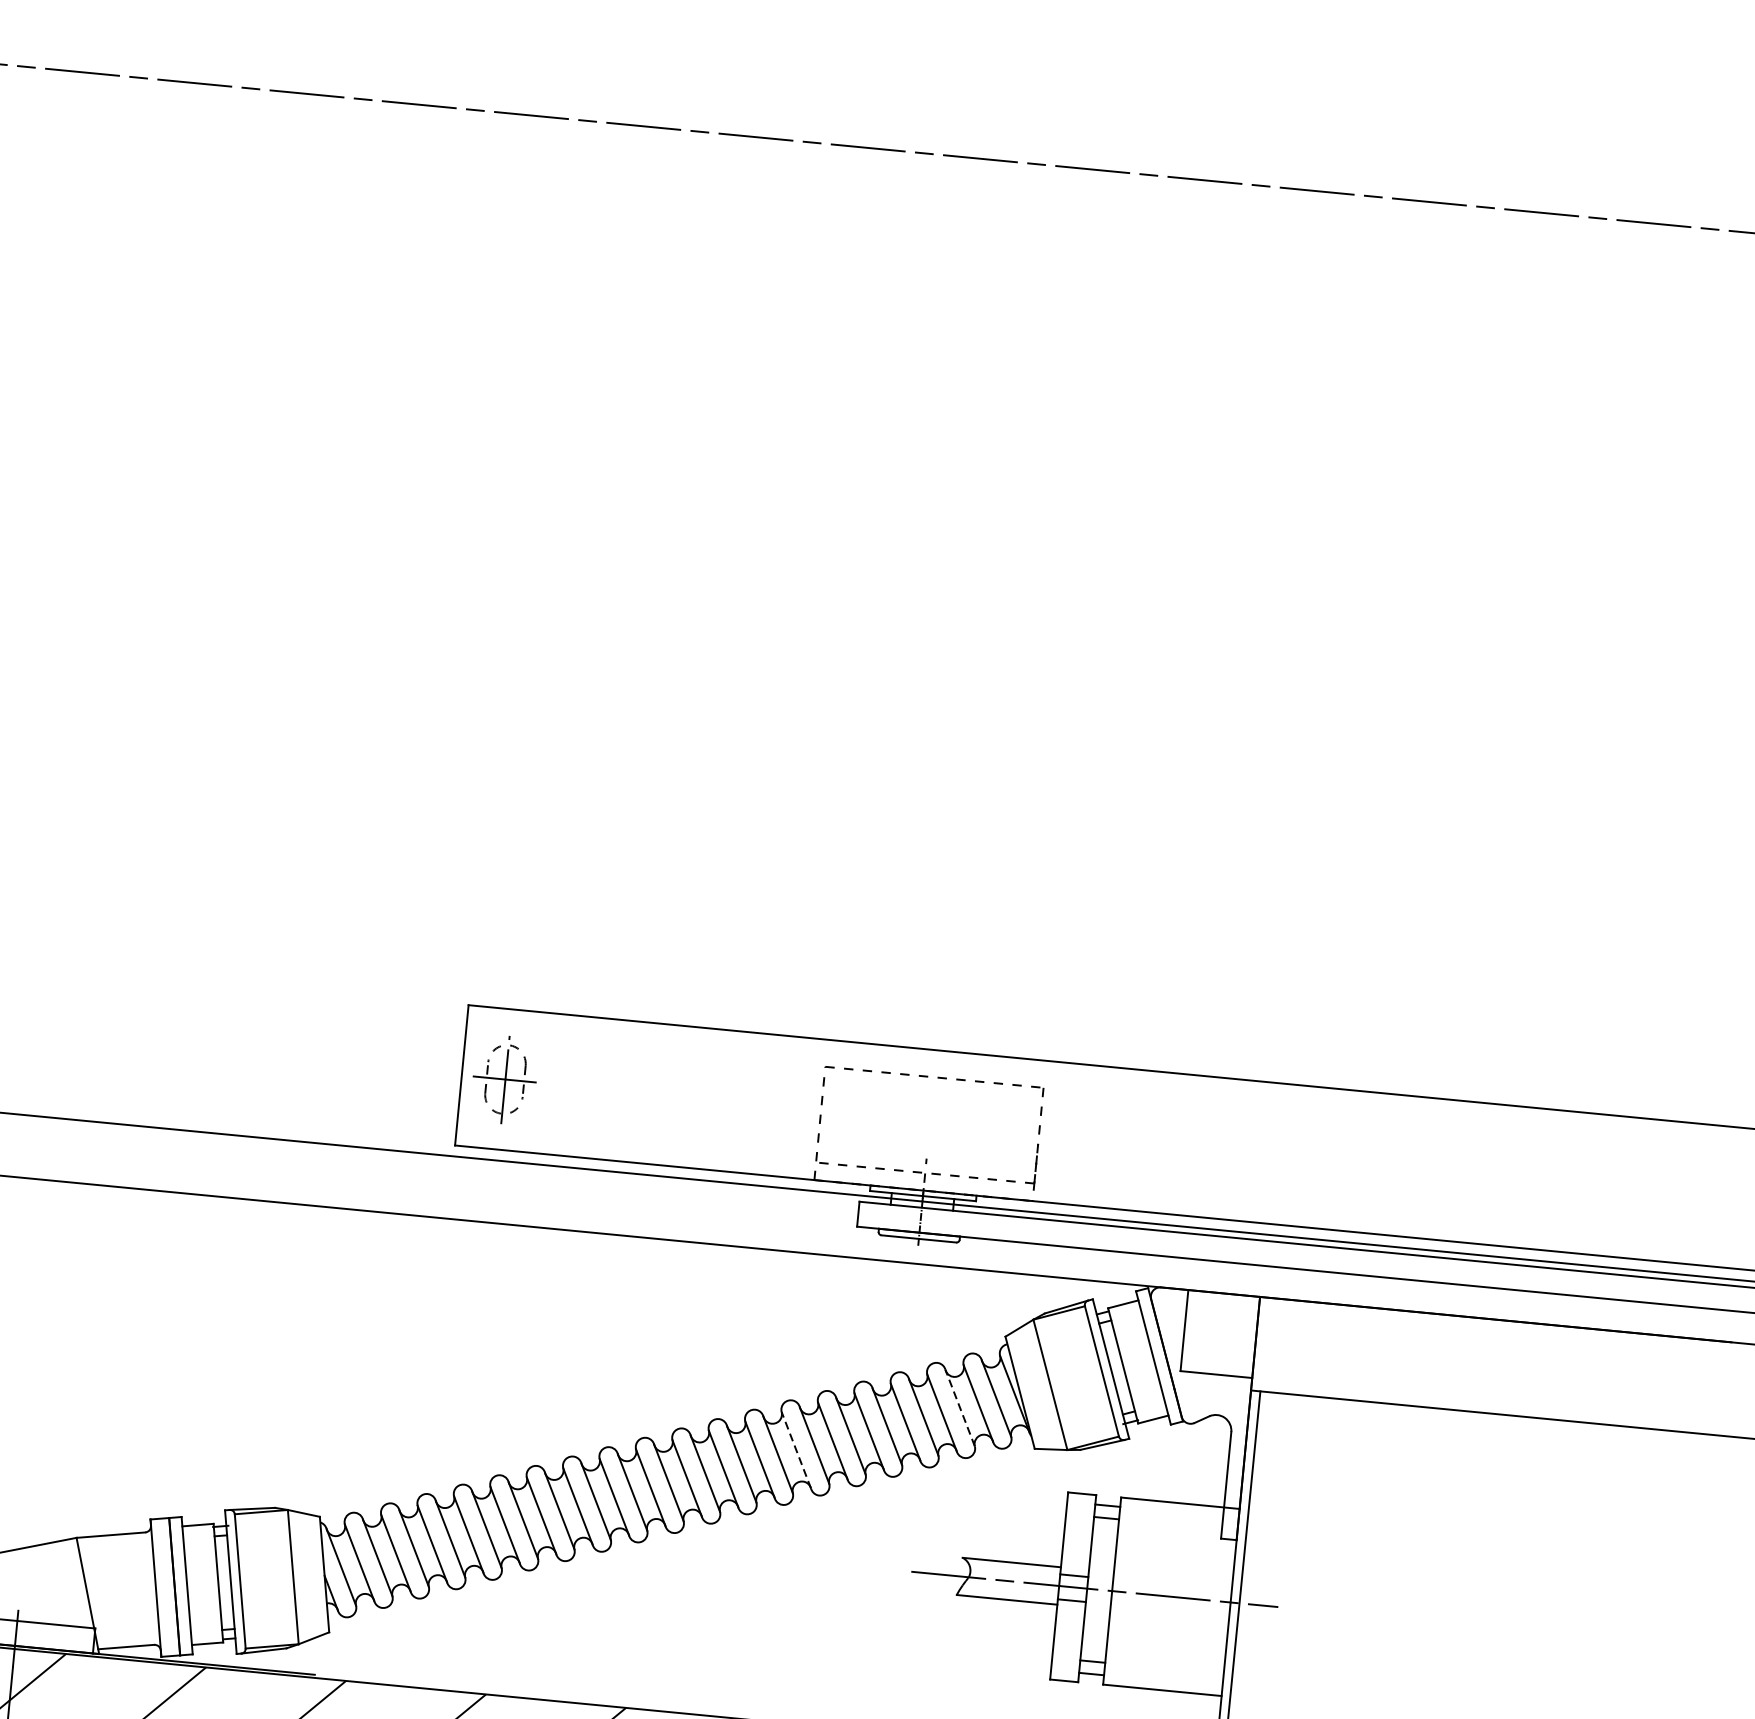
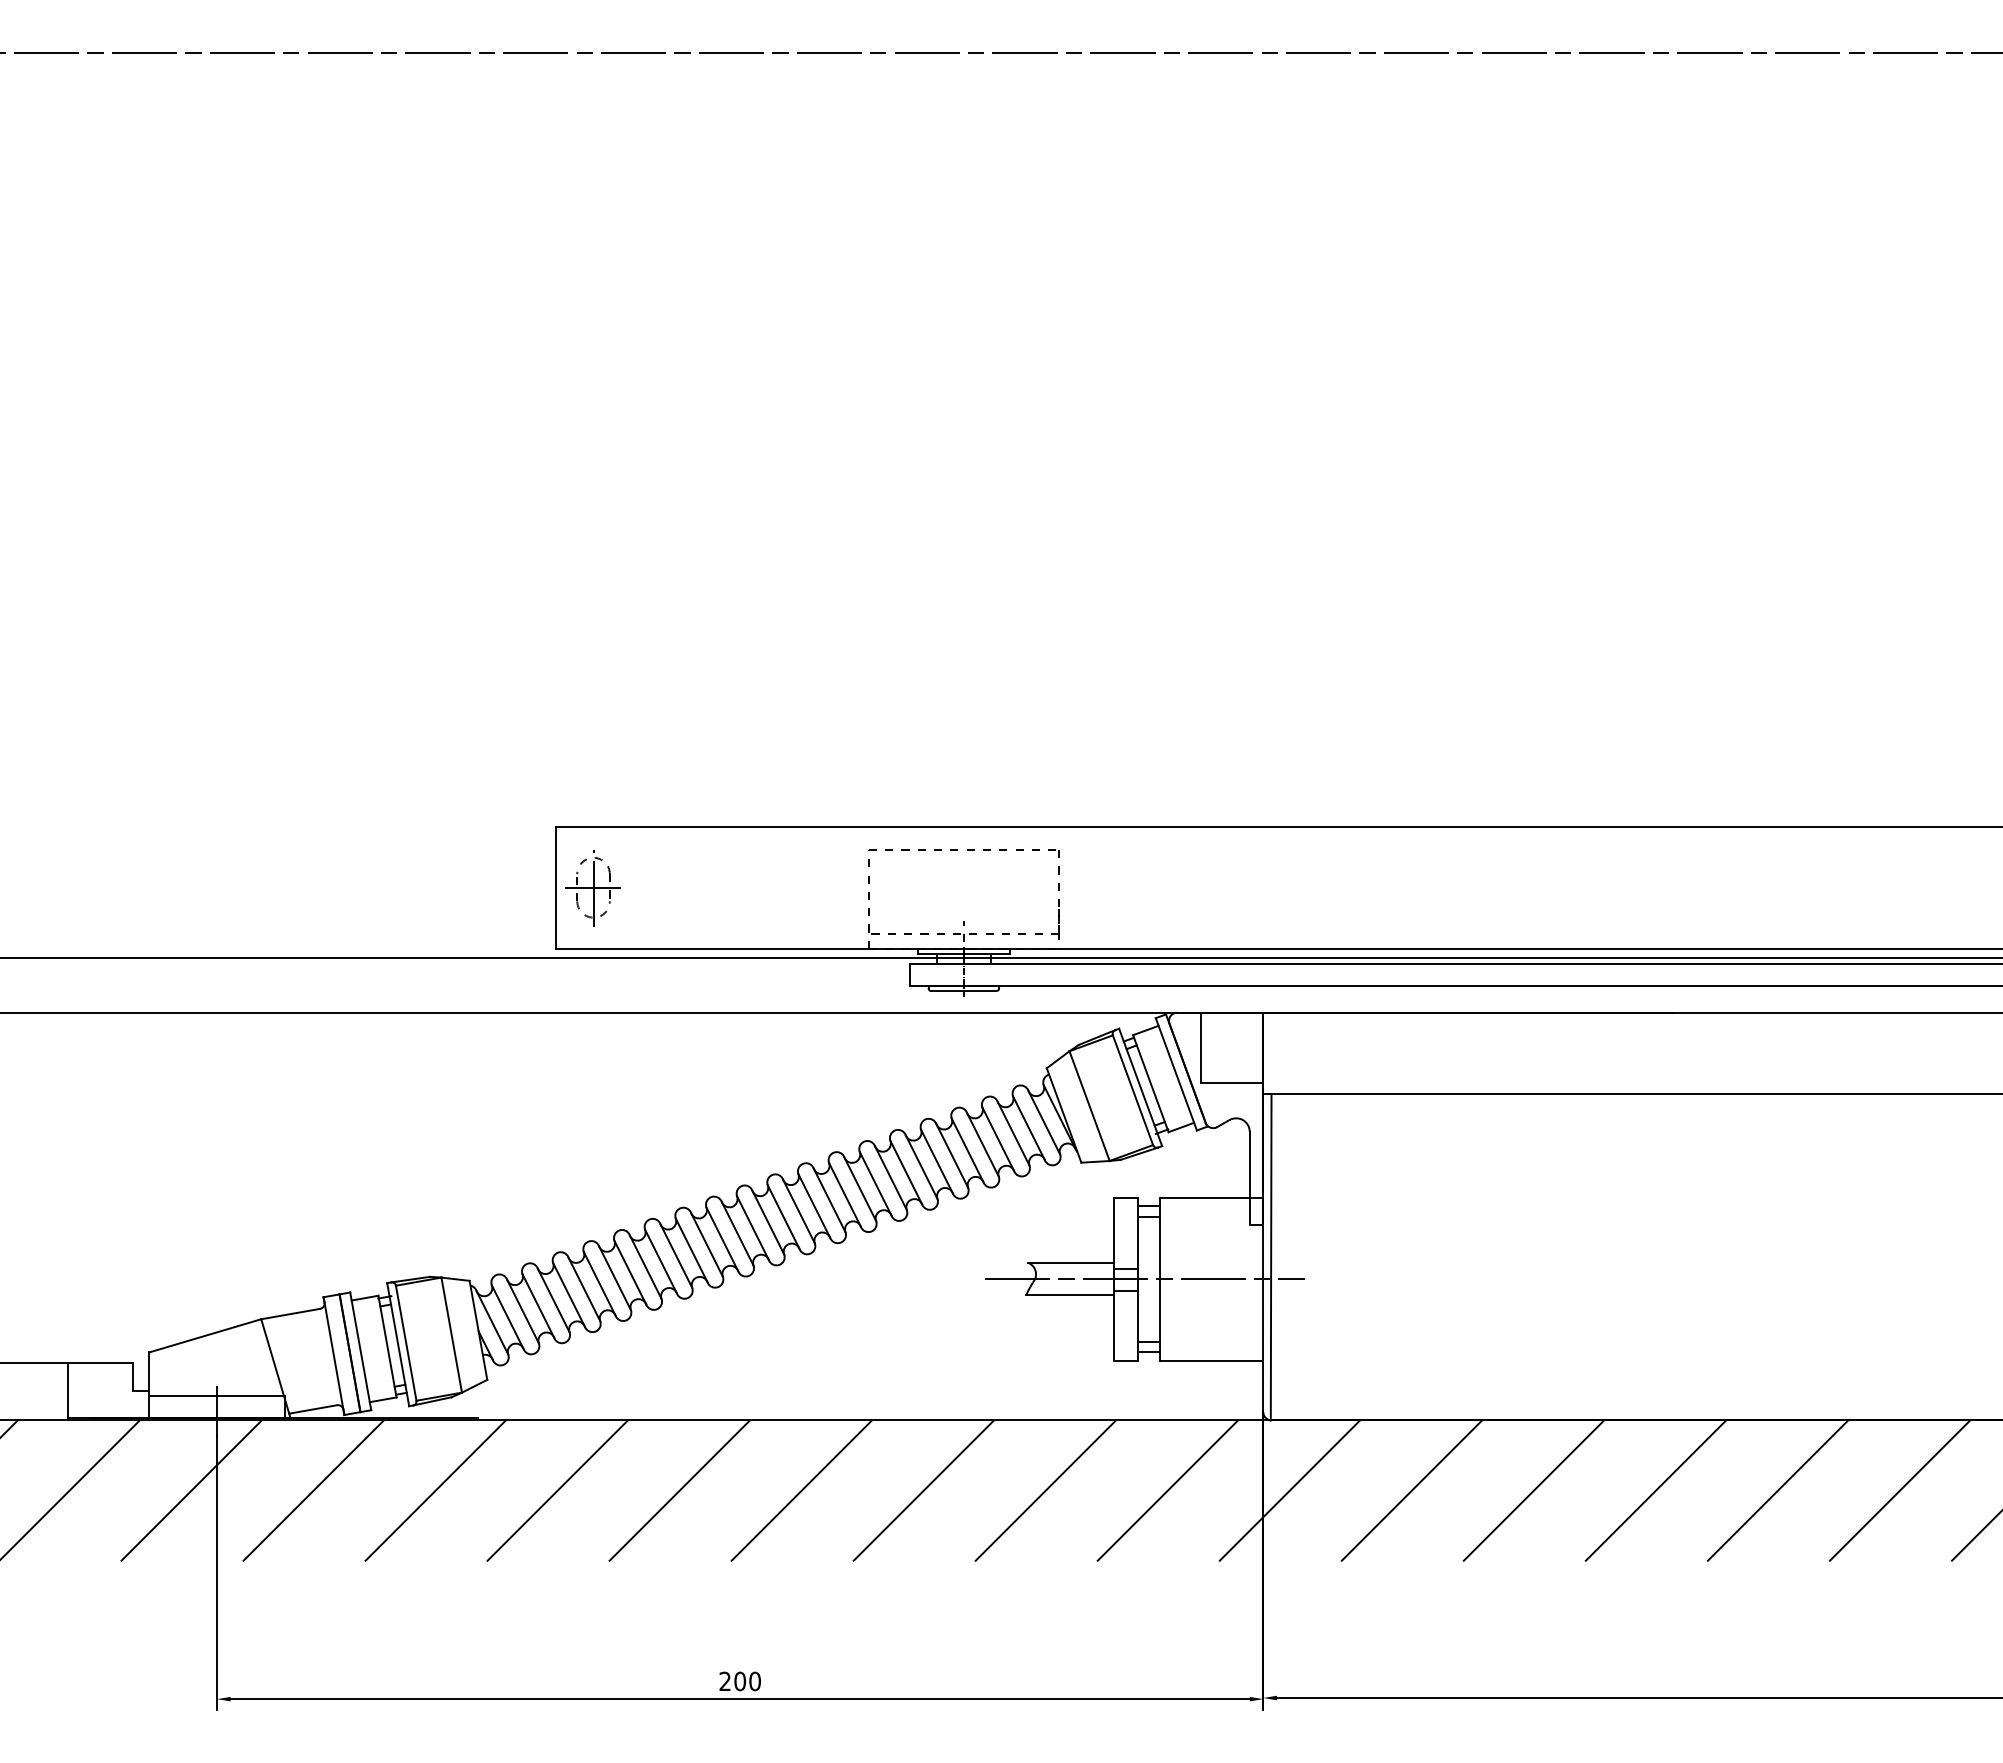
line: (960, 1407) -> (1013, 1133), dashed -> solid
line: (796, 1449) -> (875, 1183), dashed -> solid

